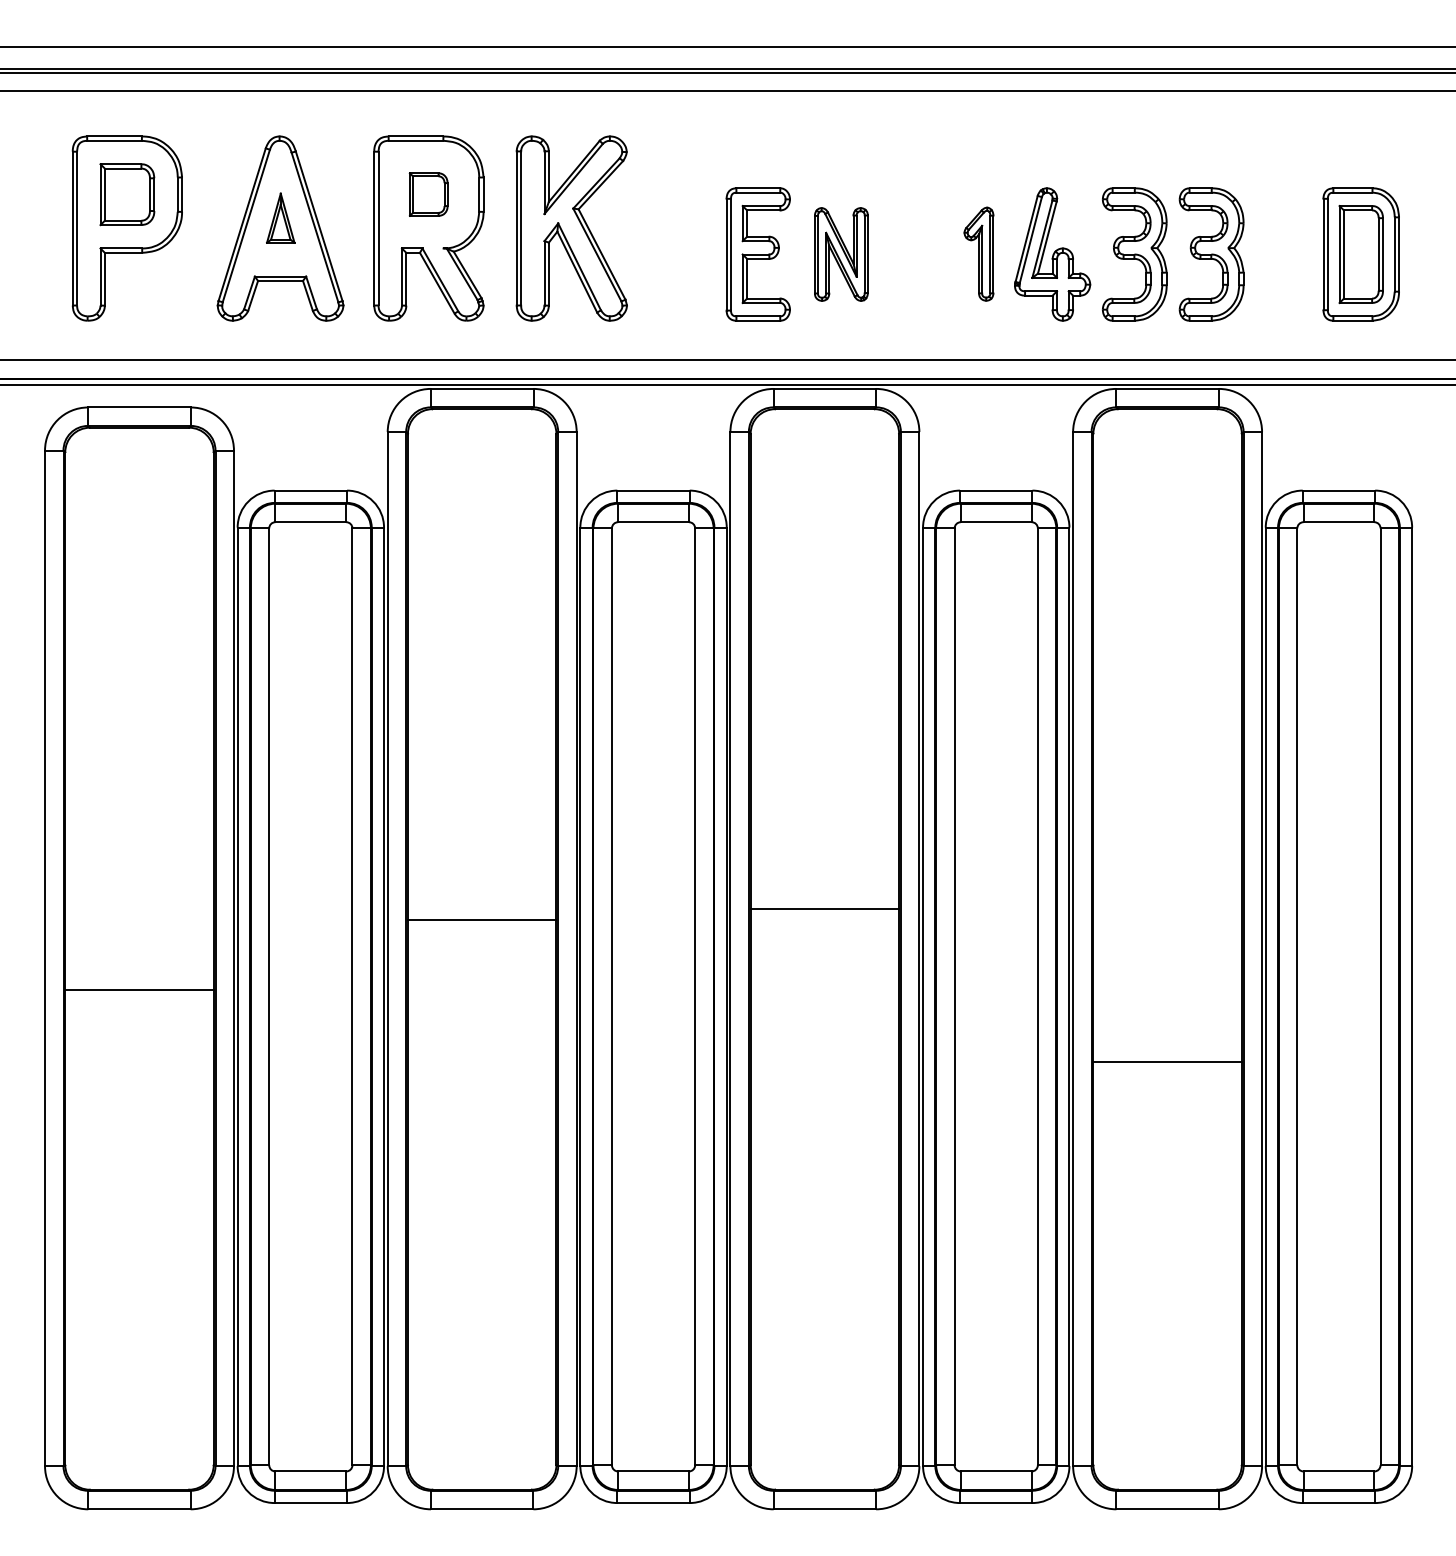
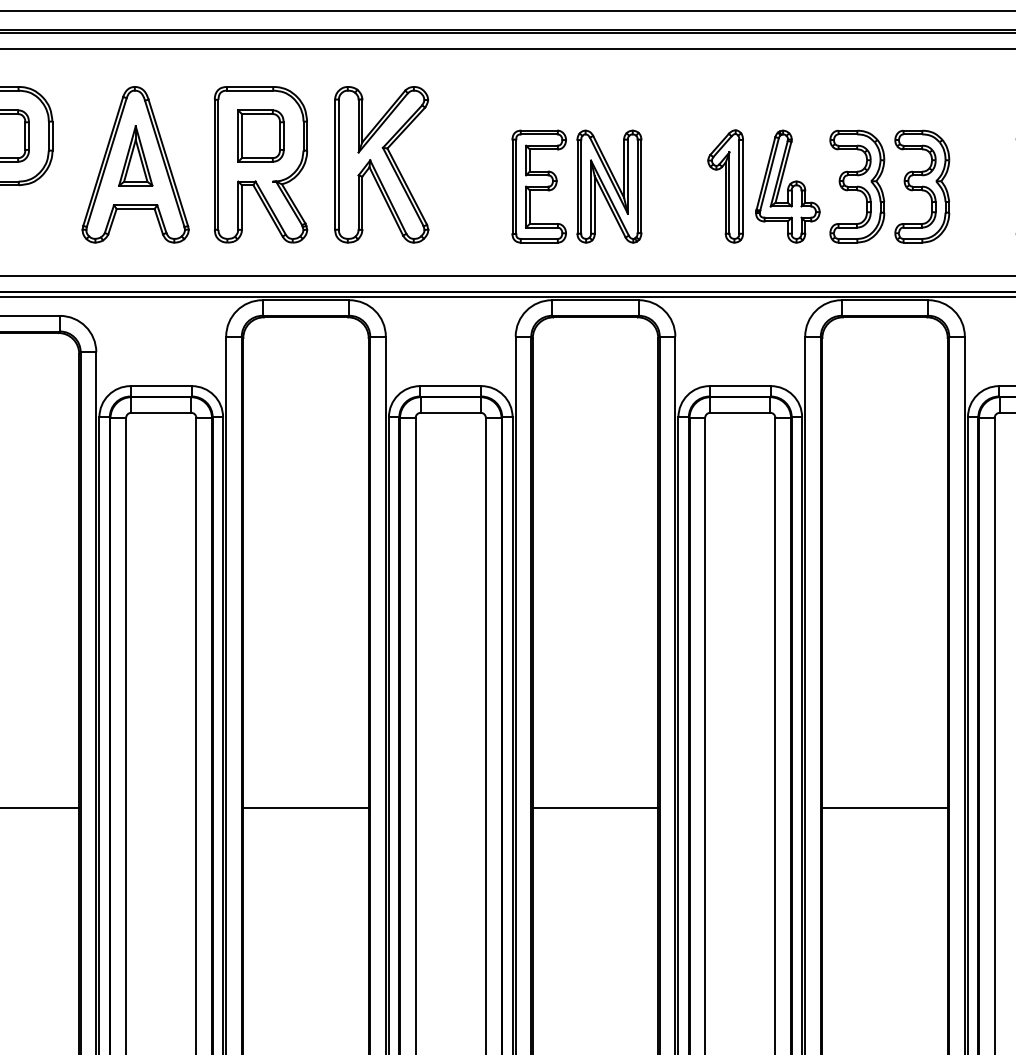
part: (428, 194) -> (260, 135), size x1.43
part: (280, 218) -> (135, 156), size x1.43
part: (978, 253) -> (725, 185), size x1.43
part: (841, 254) -> (609, 186), size x1.43
line: (824, 909) -> (595, 808), moved
line: (481, 920) -> (305, 808), moved
line: (1167, 1062) -> (884, 808), moved

